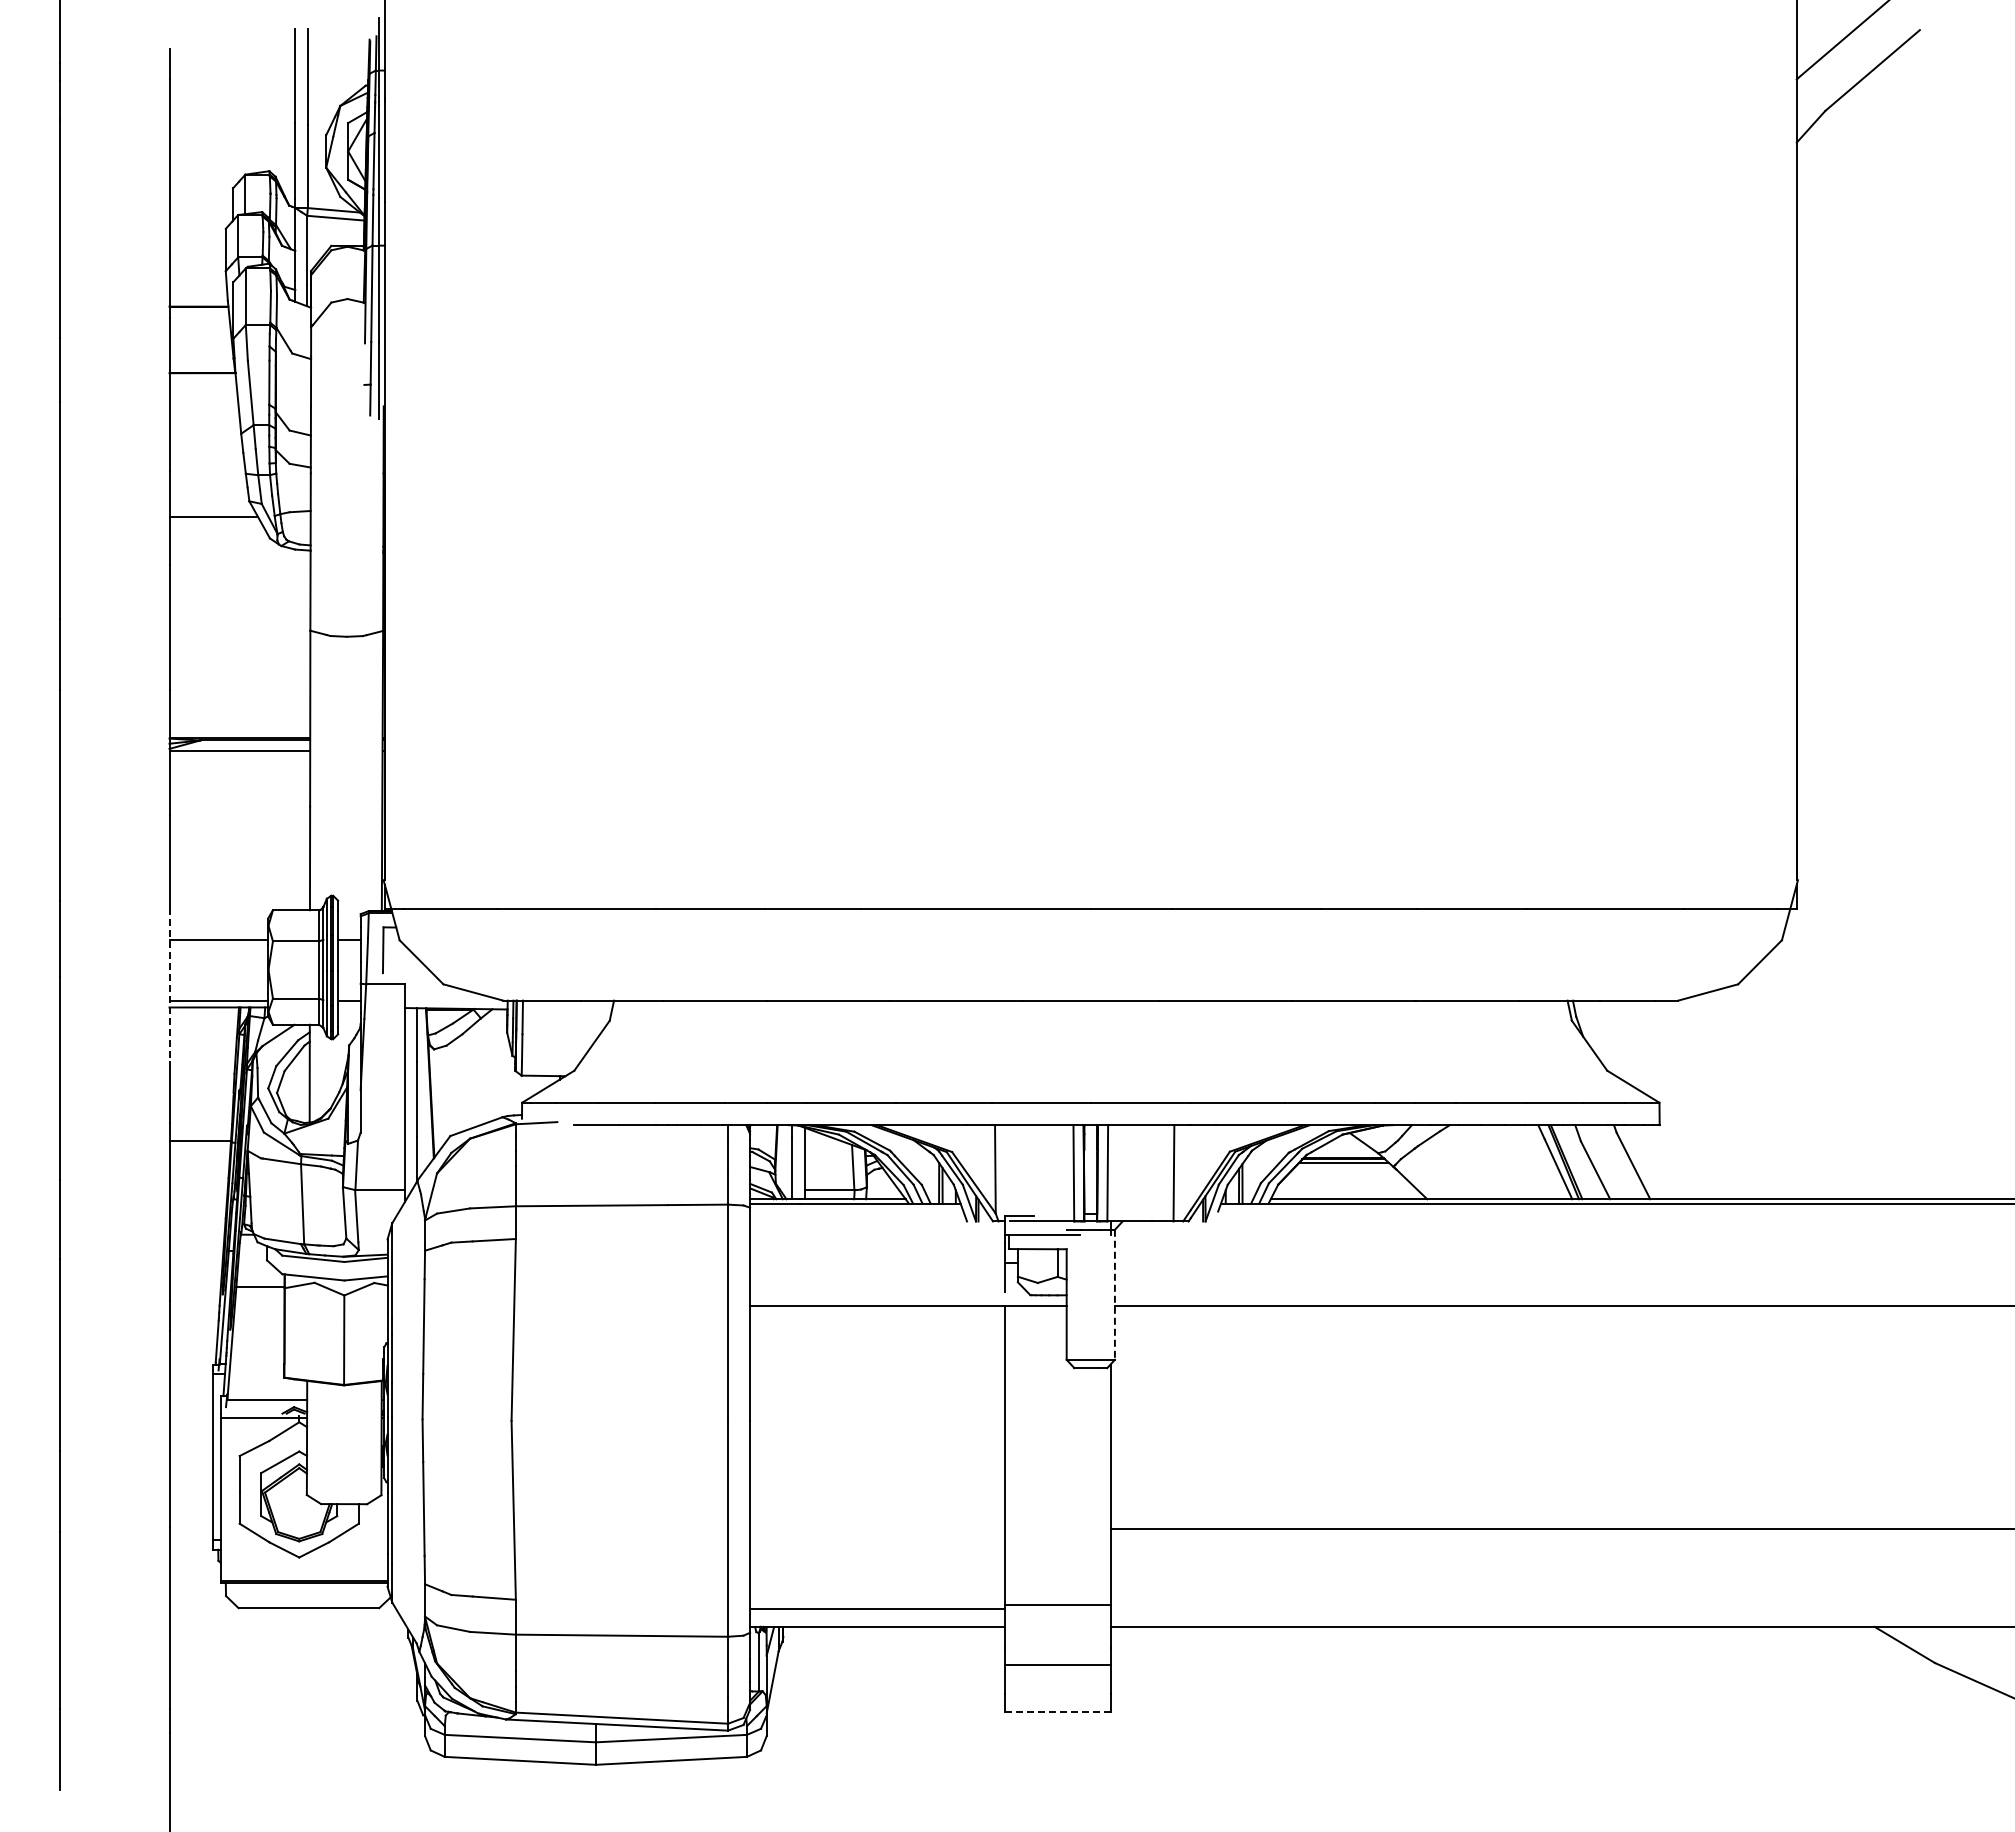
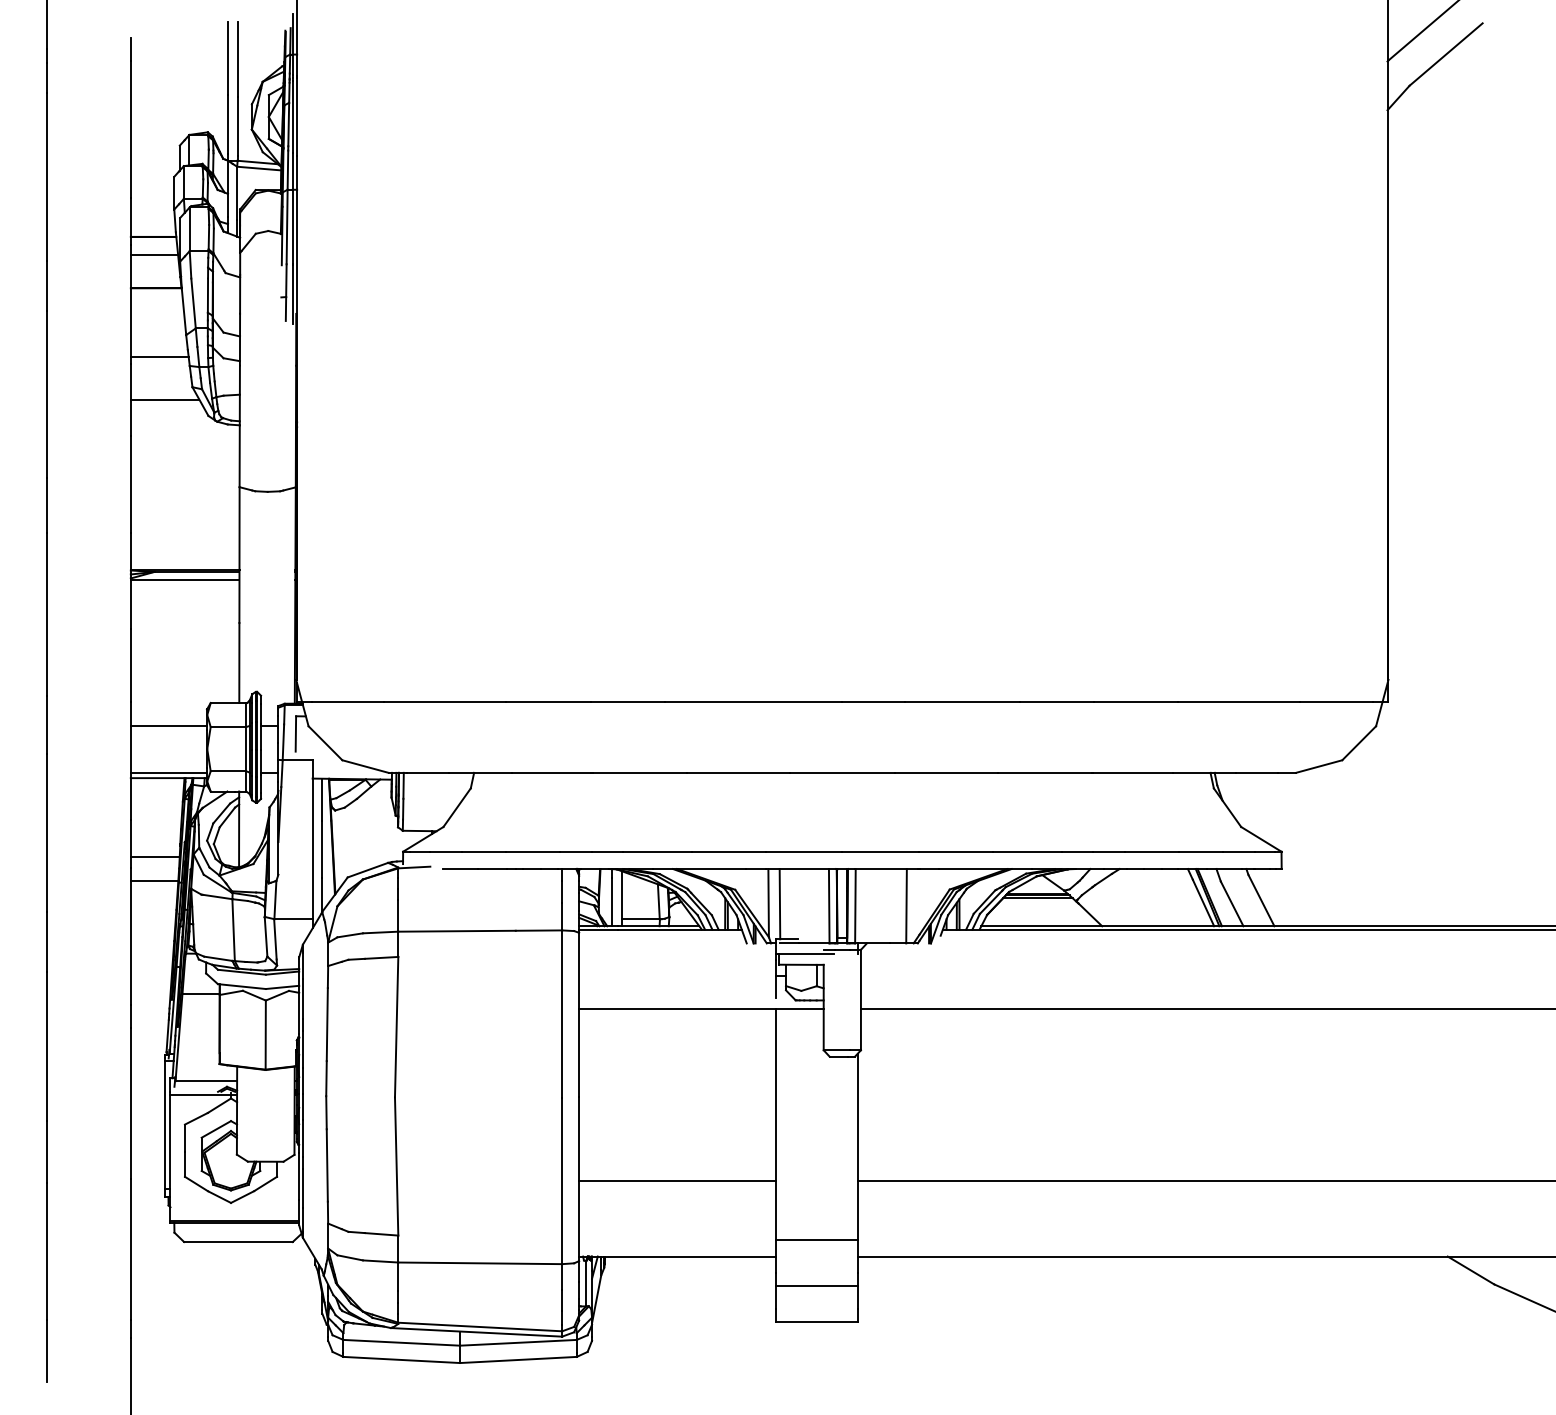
line: (199, 330) -> (153, 255), added
line: (206, 462) -> (159, 357), added
line: (169, 985) -> (130, 761), dashed -> solid
line: (200, 1109) -> (154, 856), added
line: (1009, 1170) -> (779, 904), added
line: (1114, 1295) -> (860, 1000), dashed -> solid
line: (877, 1608) -> (677, 1180), moved
line: (1057, 1711) -> (816, 1321), dashed -> solid

